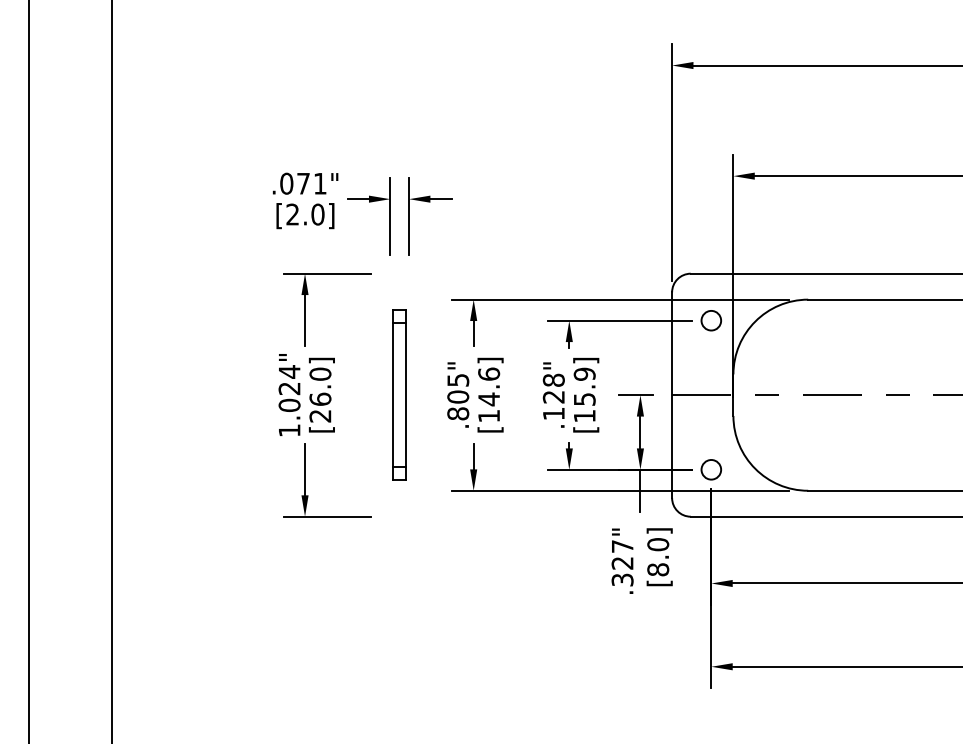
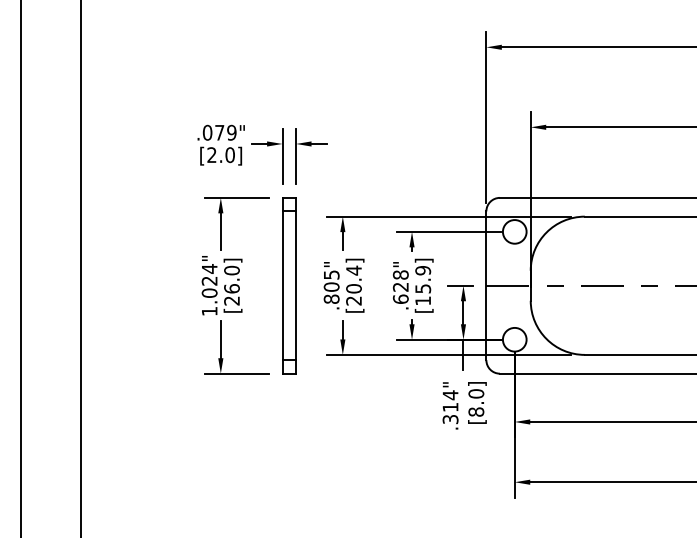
text: (319, 183) -> (231, 132), .071" -> .079"
circle: (710, 320) -> (514, 231), size x1.67
text: (489, 394) -> (354, 285), [14.6] -> [20.4]
part: (399, 395) -> (289, 285), size x1.43
text: (553, 413) -> (400, 299), .128" -> .628"
circle: (710, 469) -> (514, 339), size x1.67
text: (622, 554) -> (450, 401), .327" -> .314"

